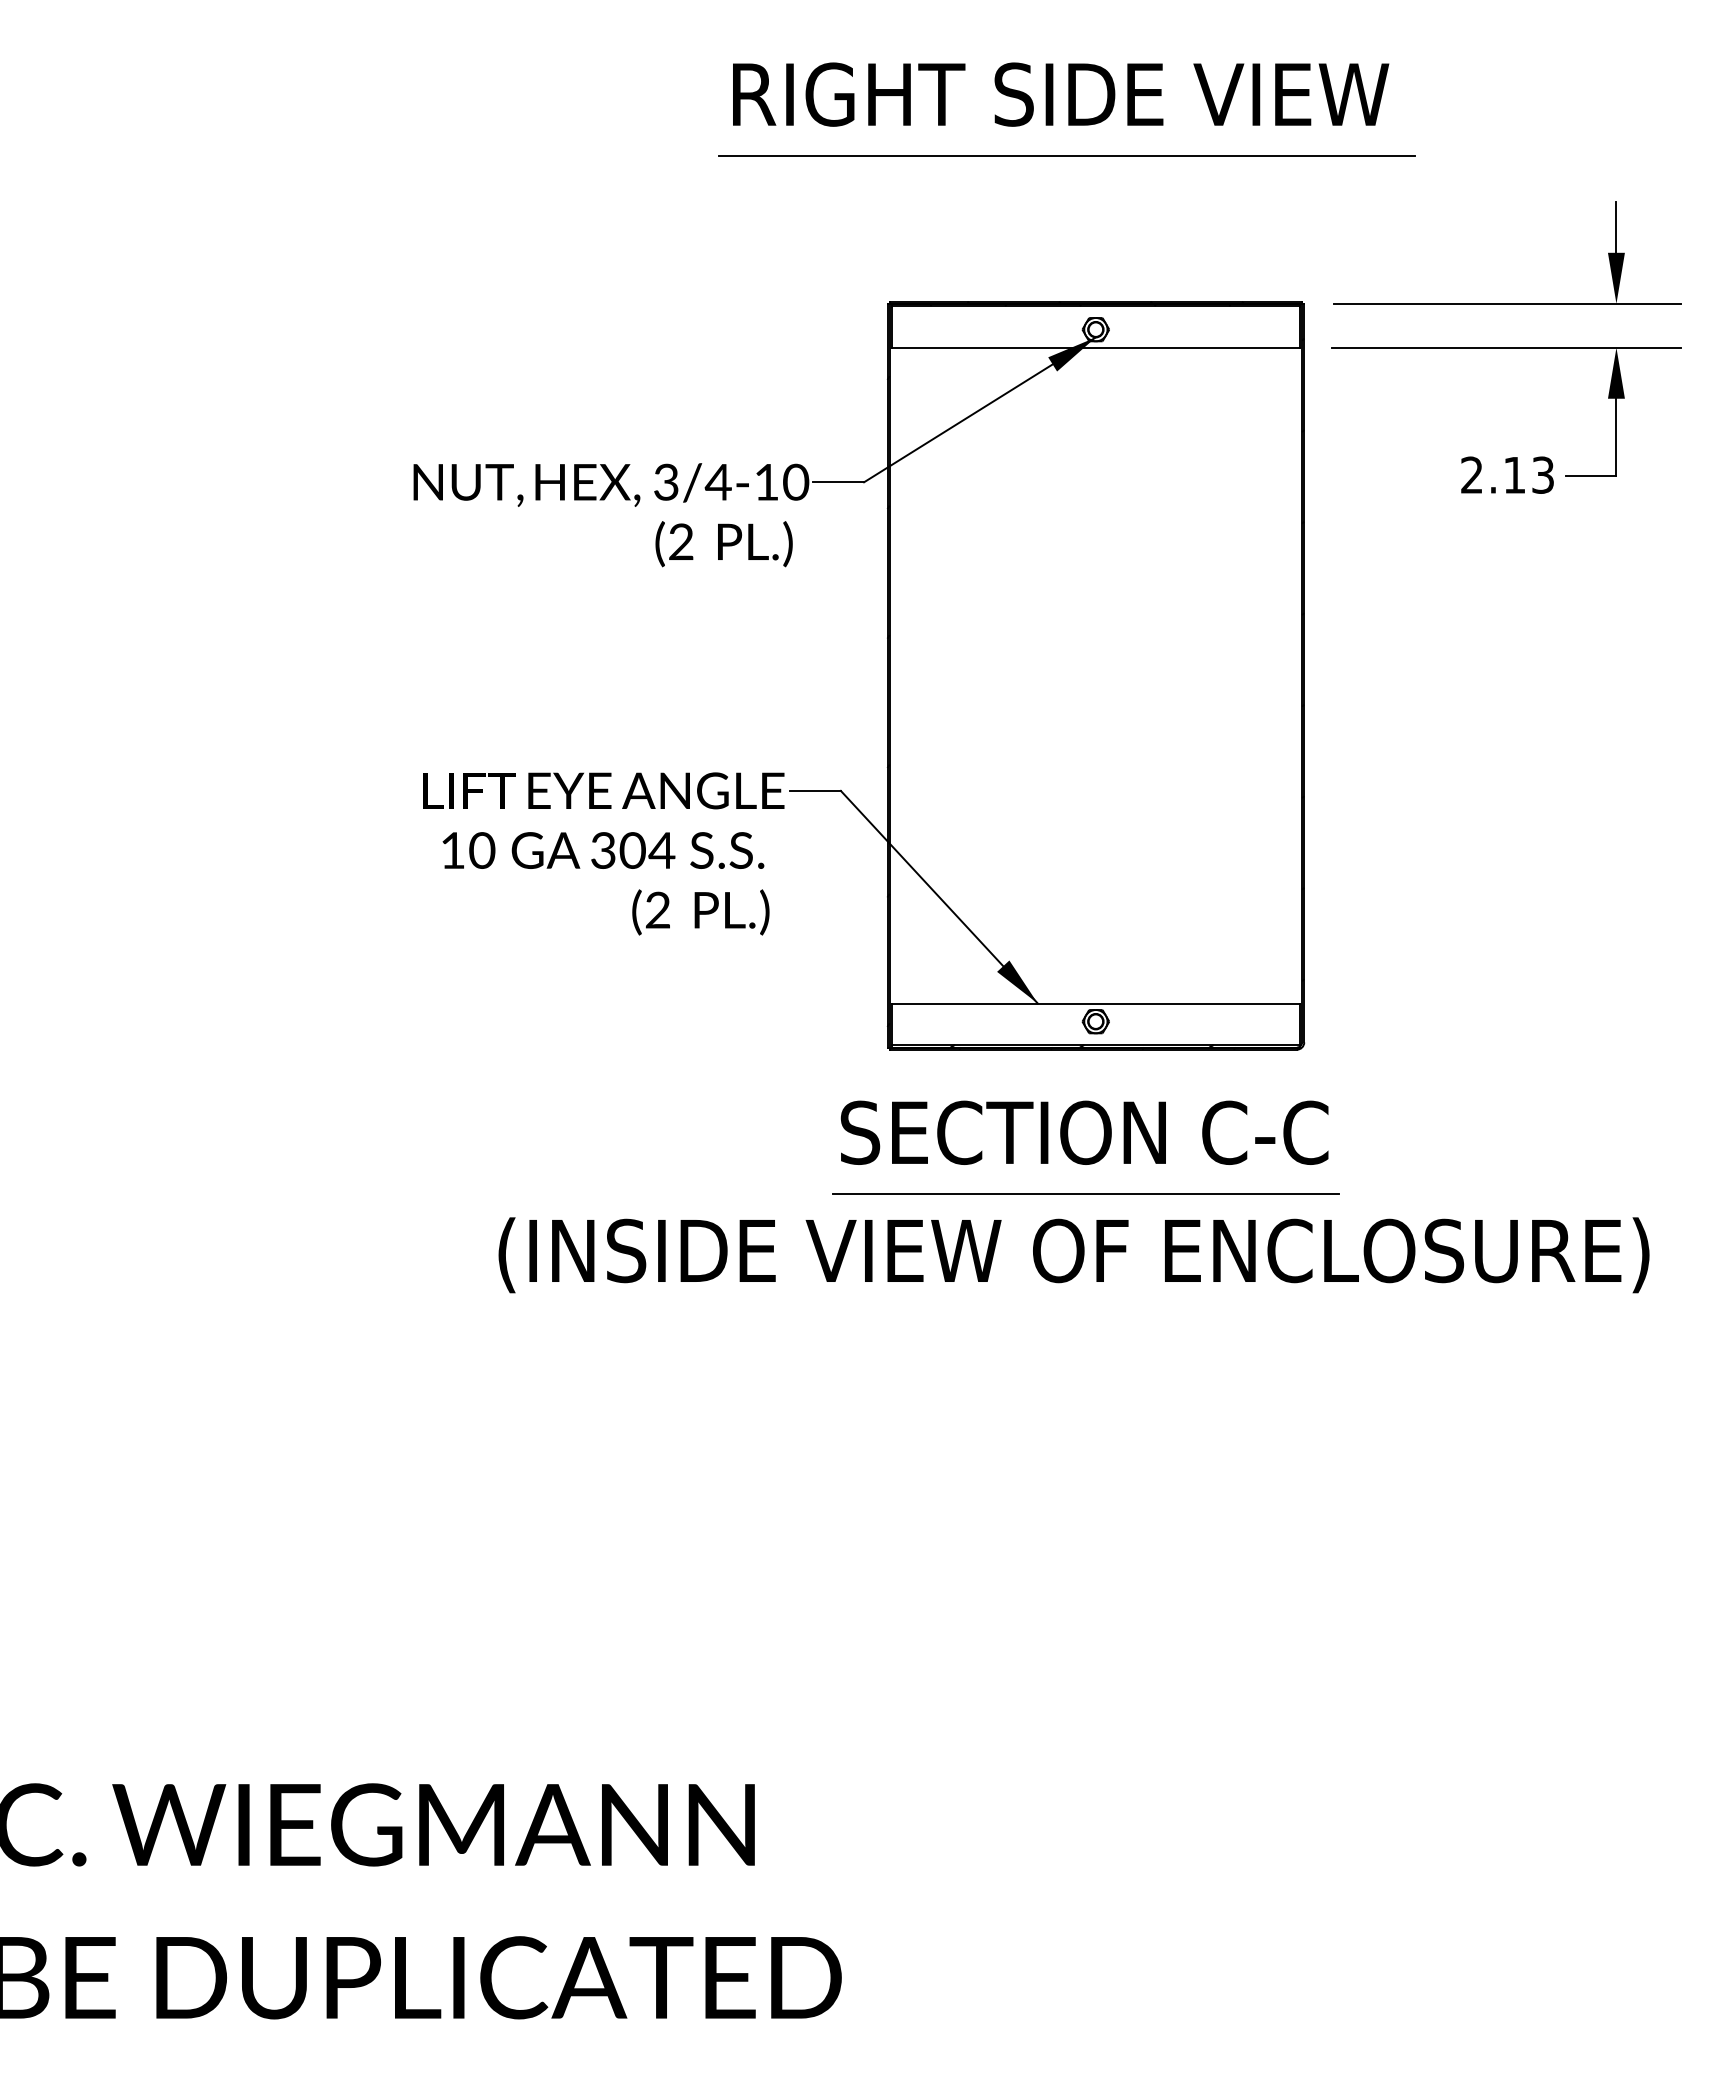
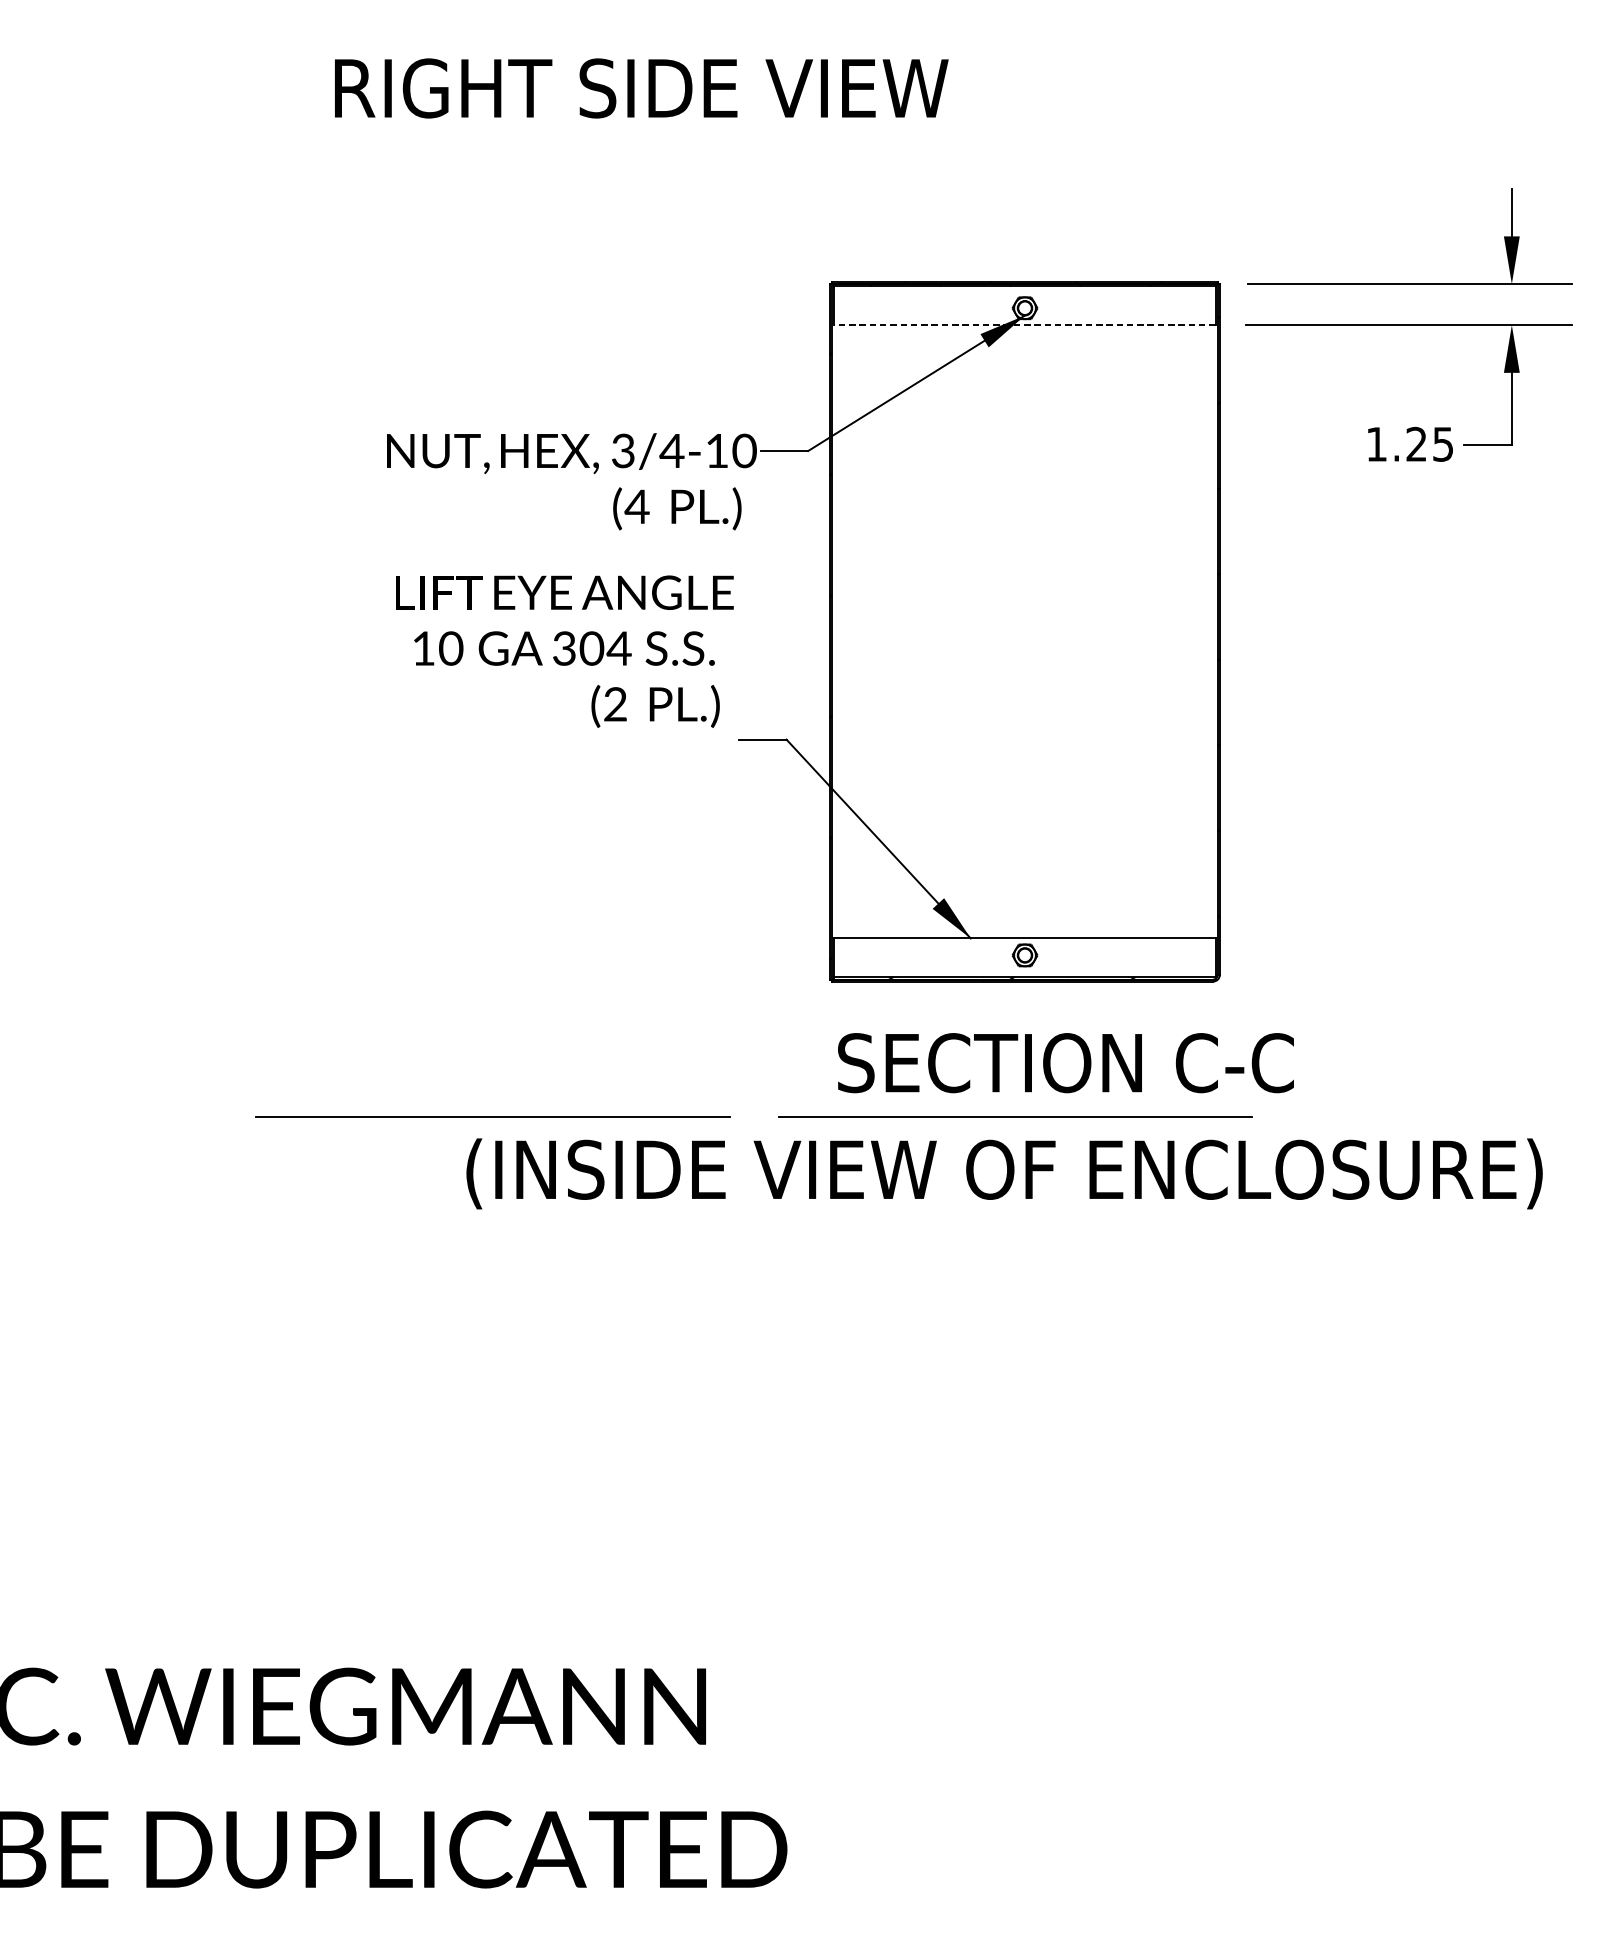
text: (1061, 94) -> (642, 88), moved
line: (1067, 156) -> (998, 146), removed
line: (1095, 347) -> (1024, 324), solid -> dashed
text: (1507, 474) -> (1409, 443), 2.13 -> 1.25
text: (680, 541) -> (636, 506), (2 -> (4
text: (603, 853) -> (564, 651), moved
text: (1084, 1132) -> (1065, 1062), moved
line: (526, 1193) -> (492, 1116), added

